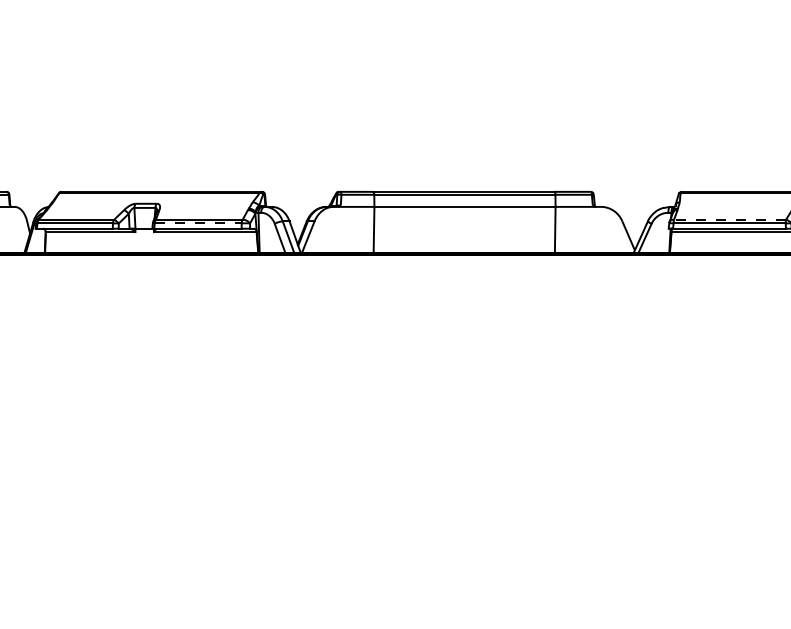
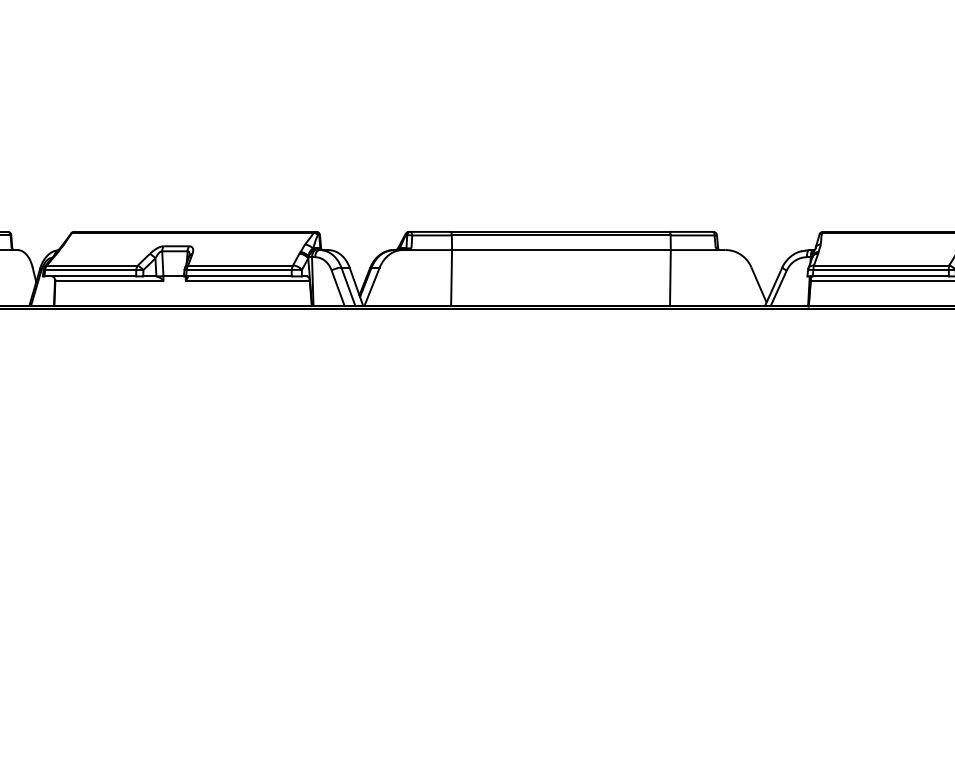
line: (730, 219) -> (881, 265), dashed -> solid
line: (198, 223) -> (239, 270), dashed -> solid

